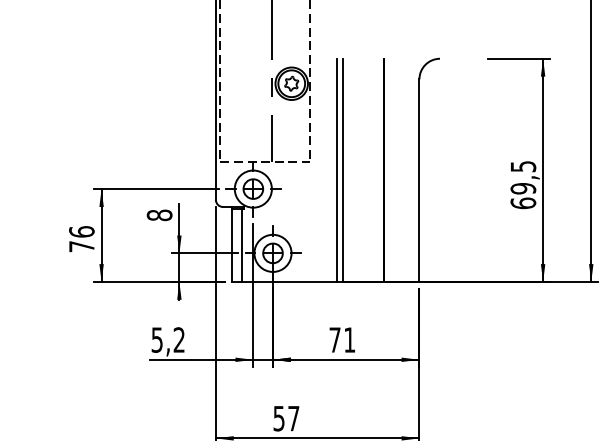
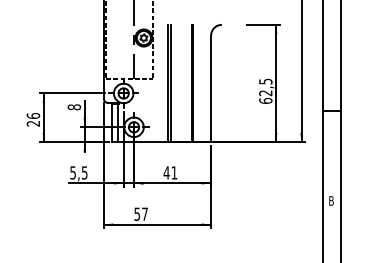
text: (522, 189) -> (265, 93), 69,5 -> 62,5
text: (80, 246) -> (32, 123), 76 -> 26
text: (178, 339) -> (84, 172), 5,2 -> 5,5
text: (334, 339) -> (166, 172), 71 -> 41

